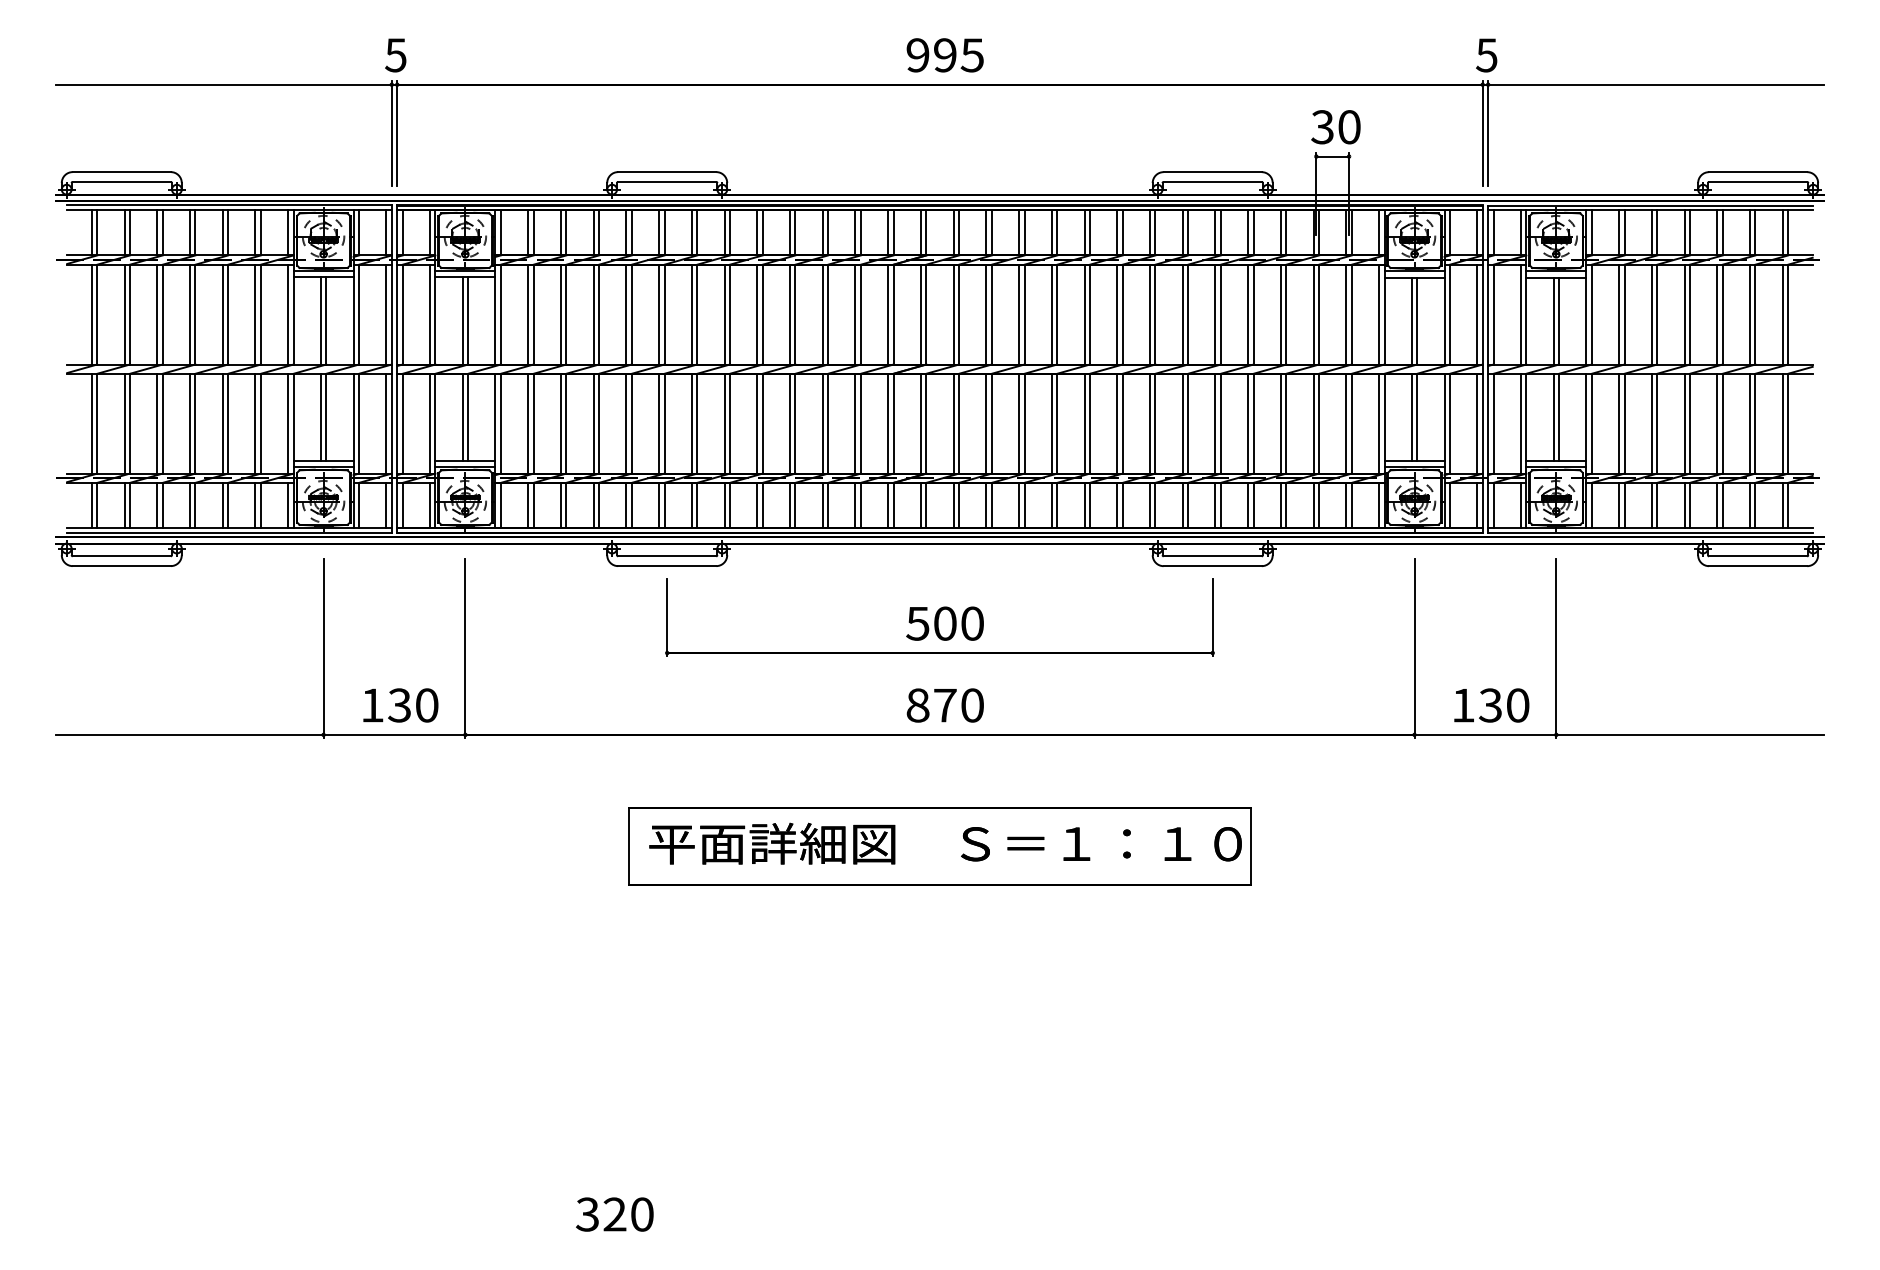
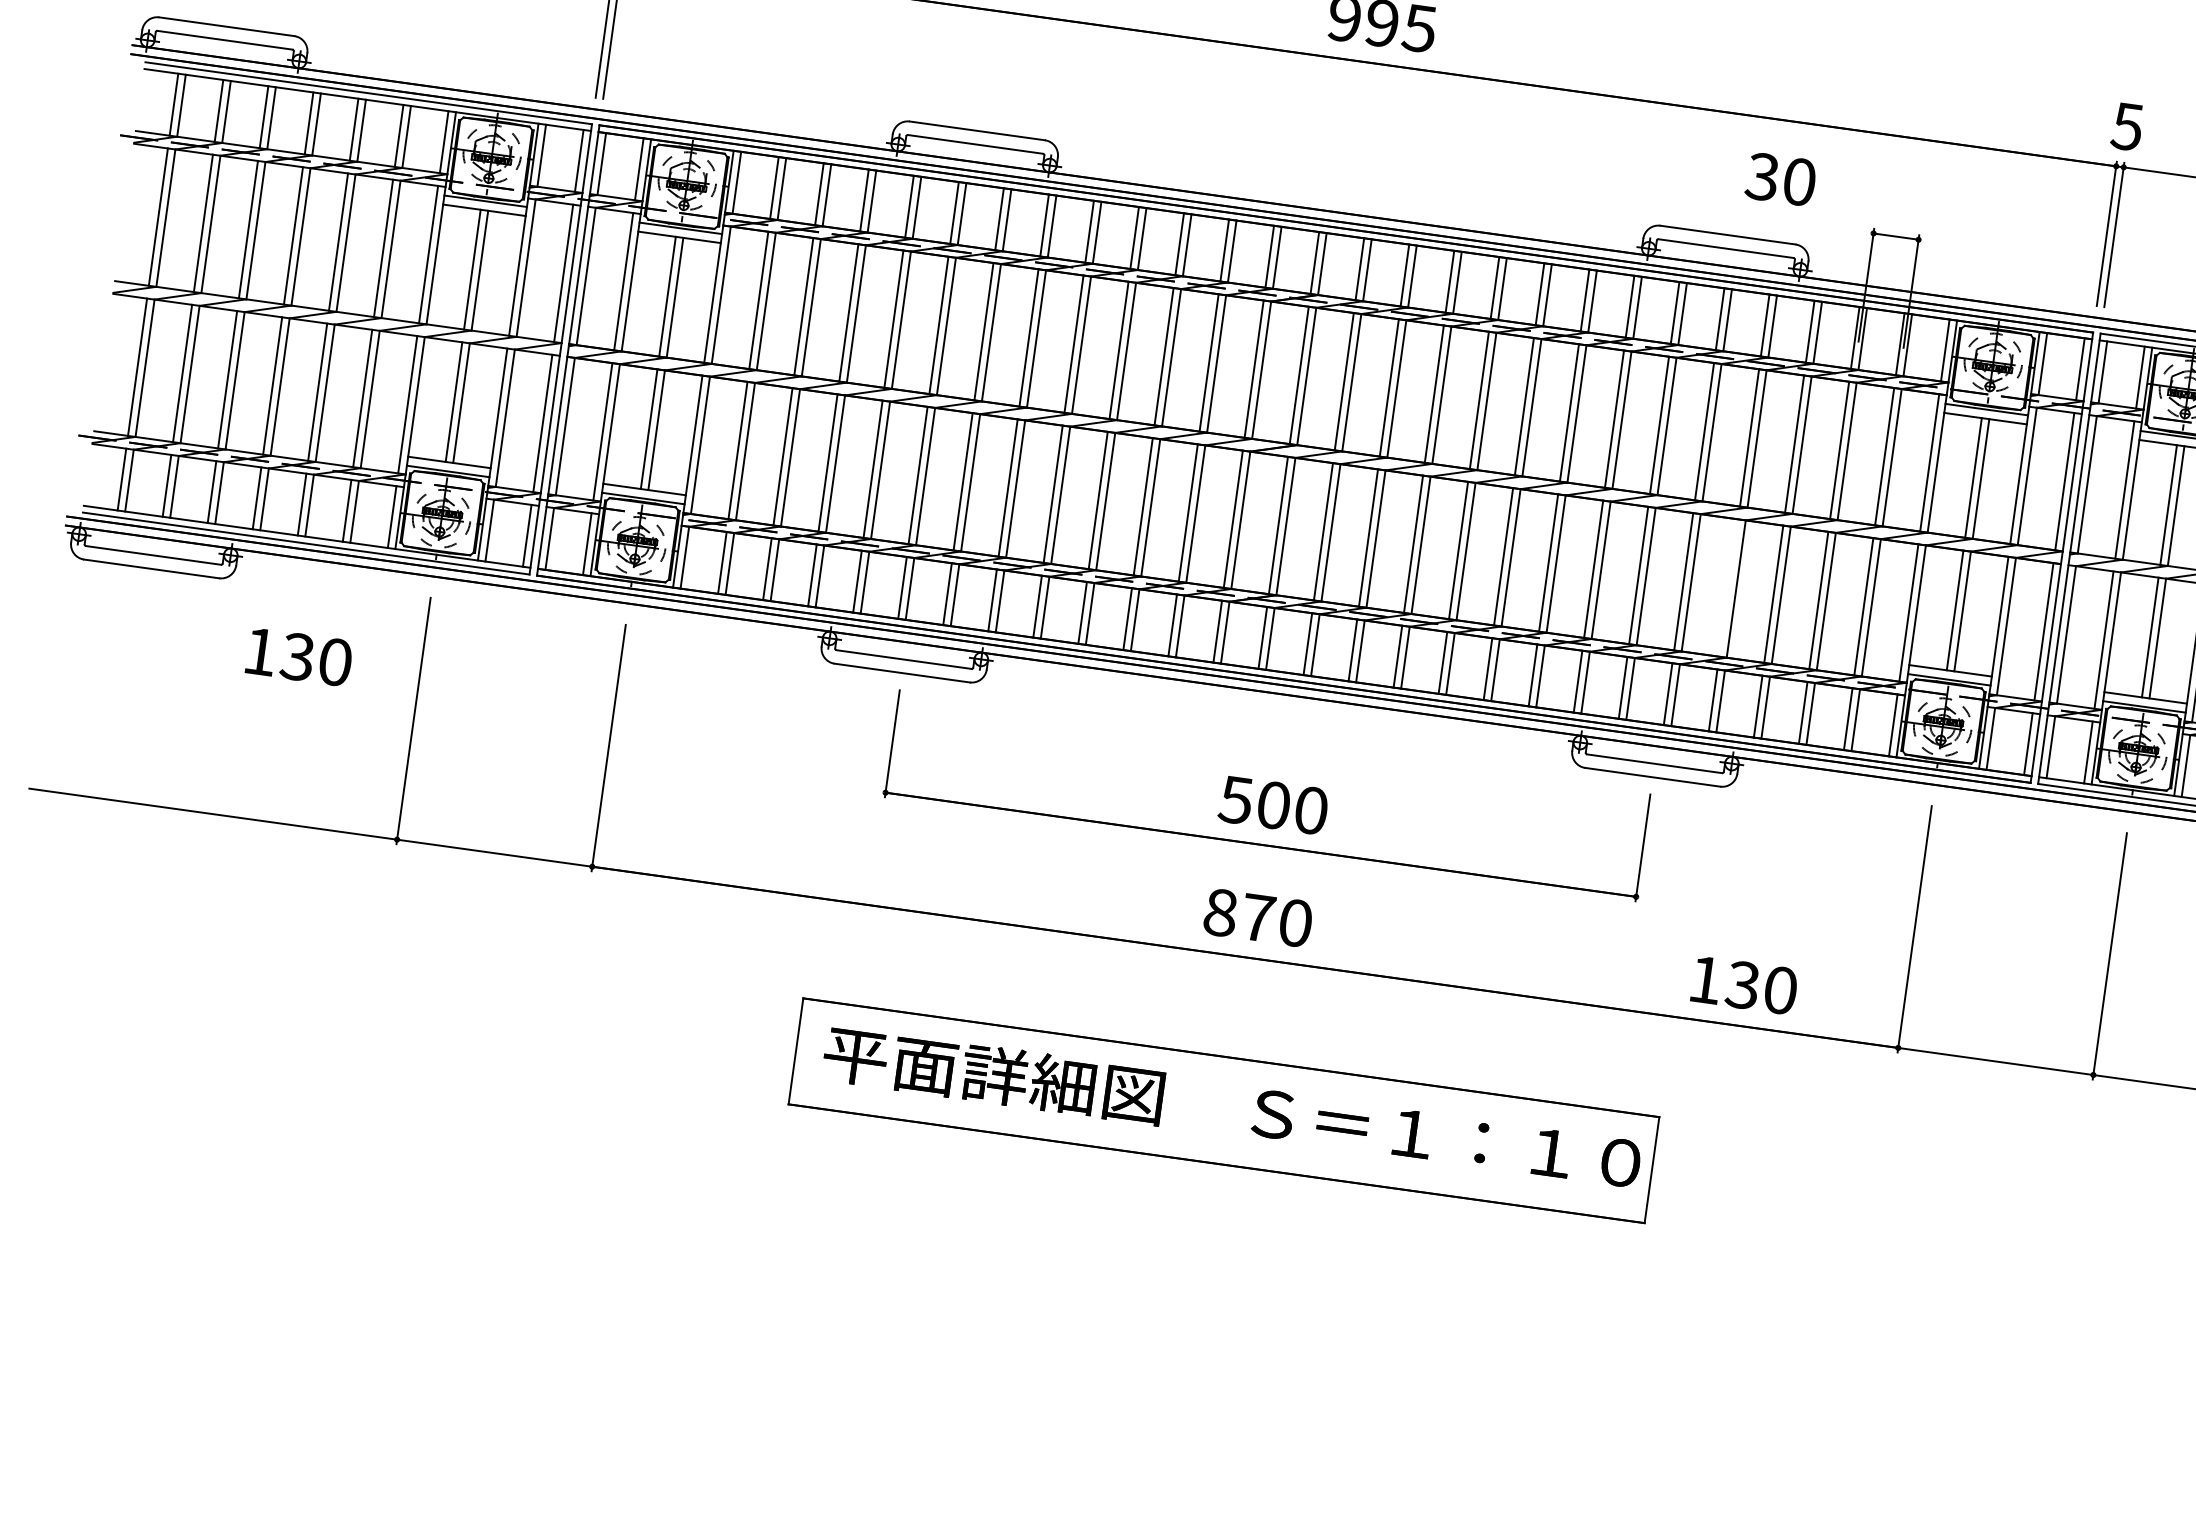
text: (1335, 127) -> (1780, 179), moved
line: (1248, 423) -> (1729, 587), removed
text: (400, 705) -> (298, 657), moved
text: (1491, 705) -> (1744, 985), moved

